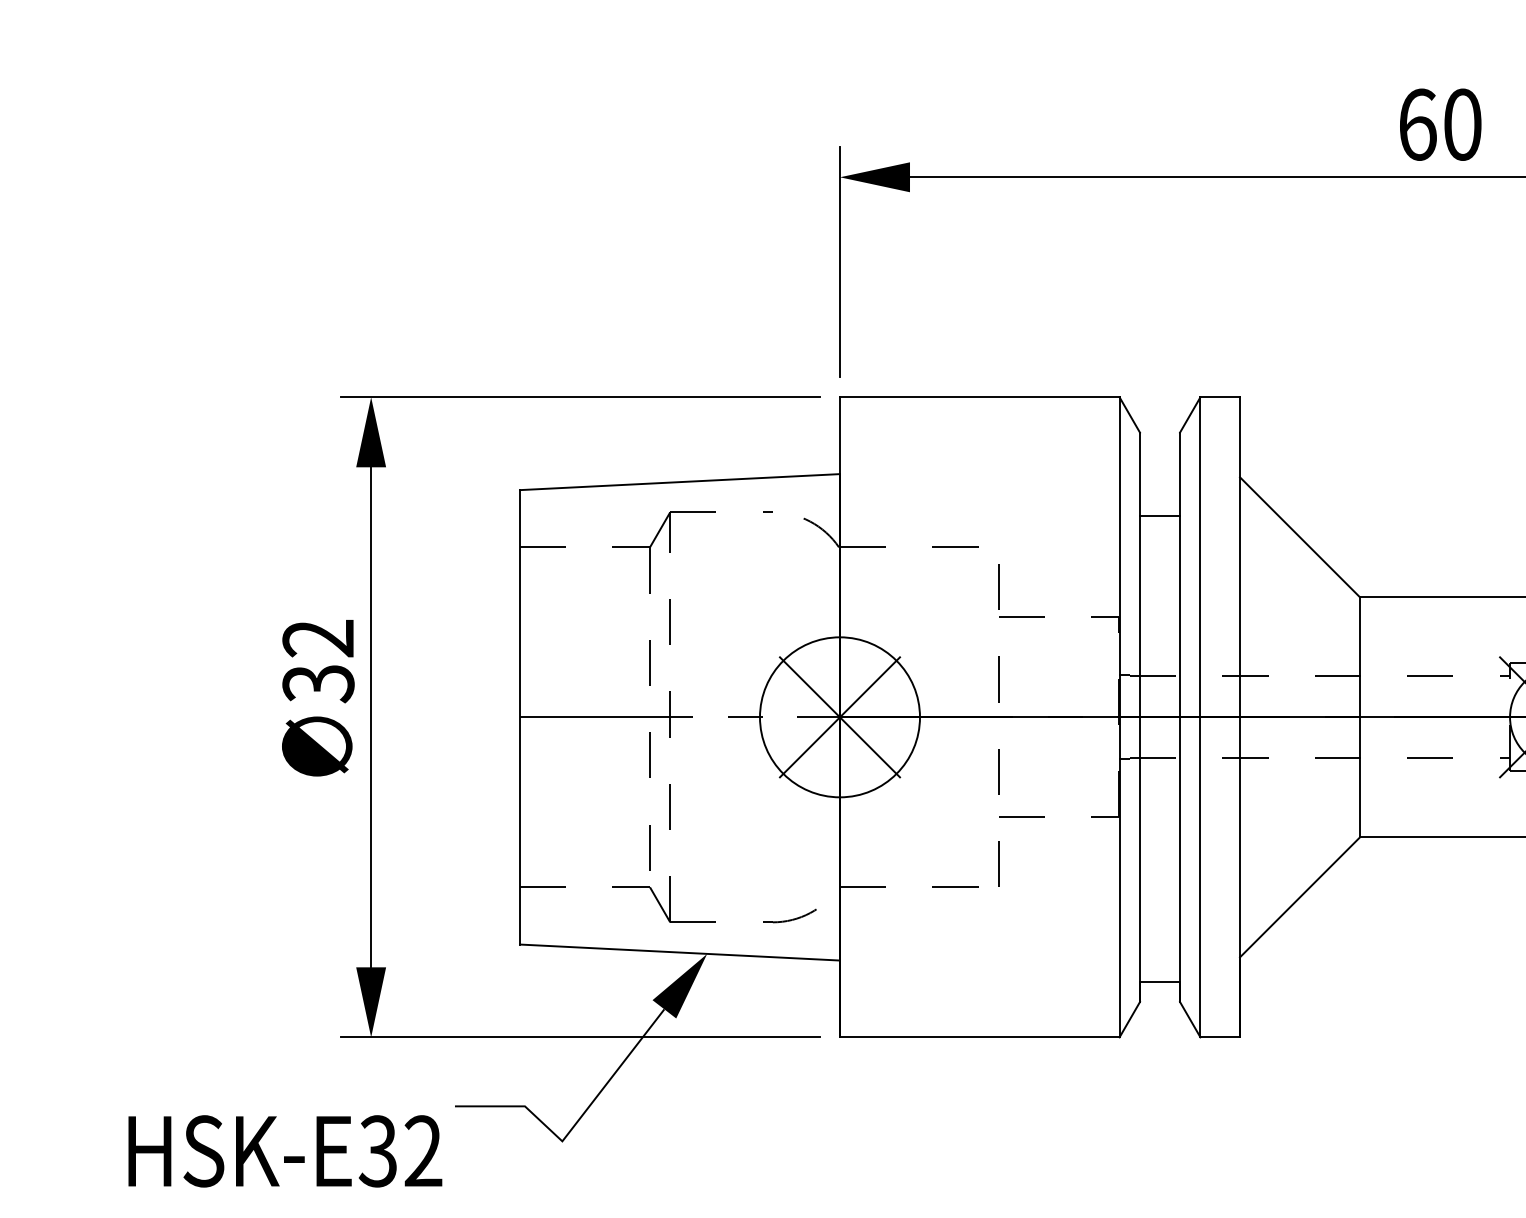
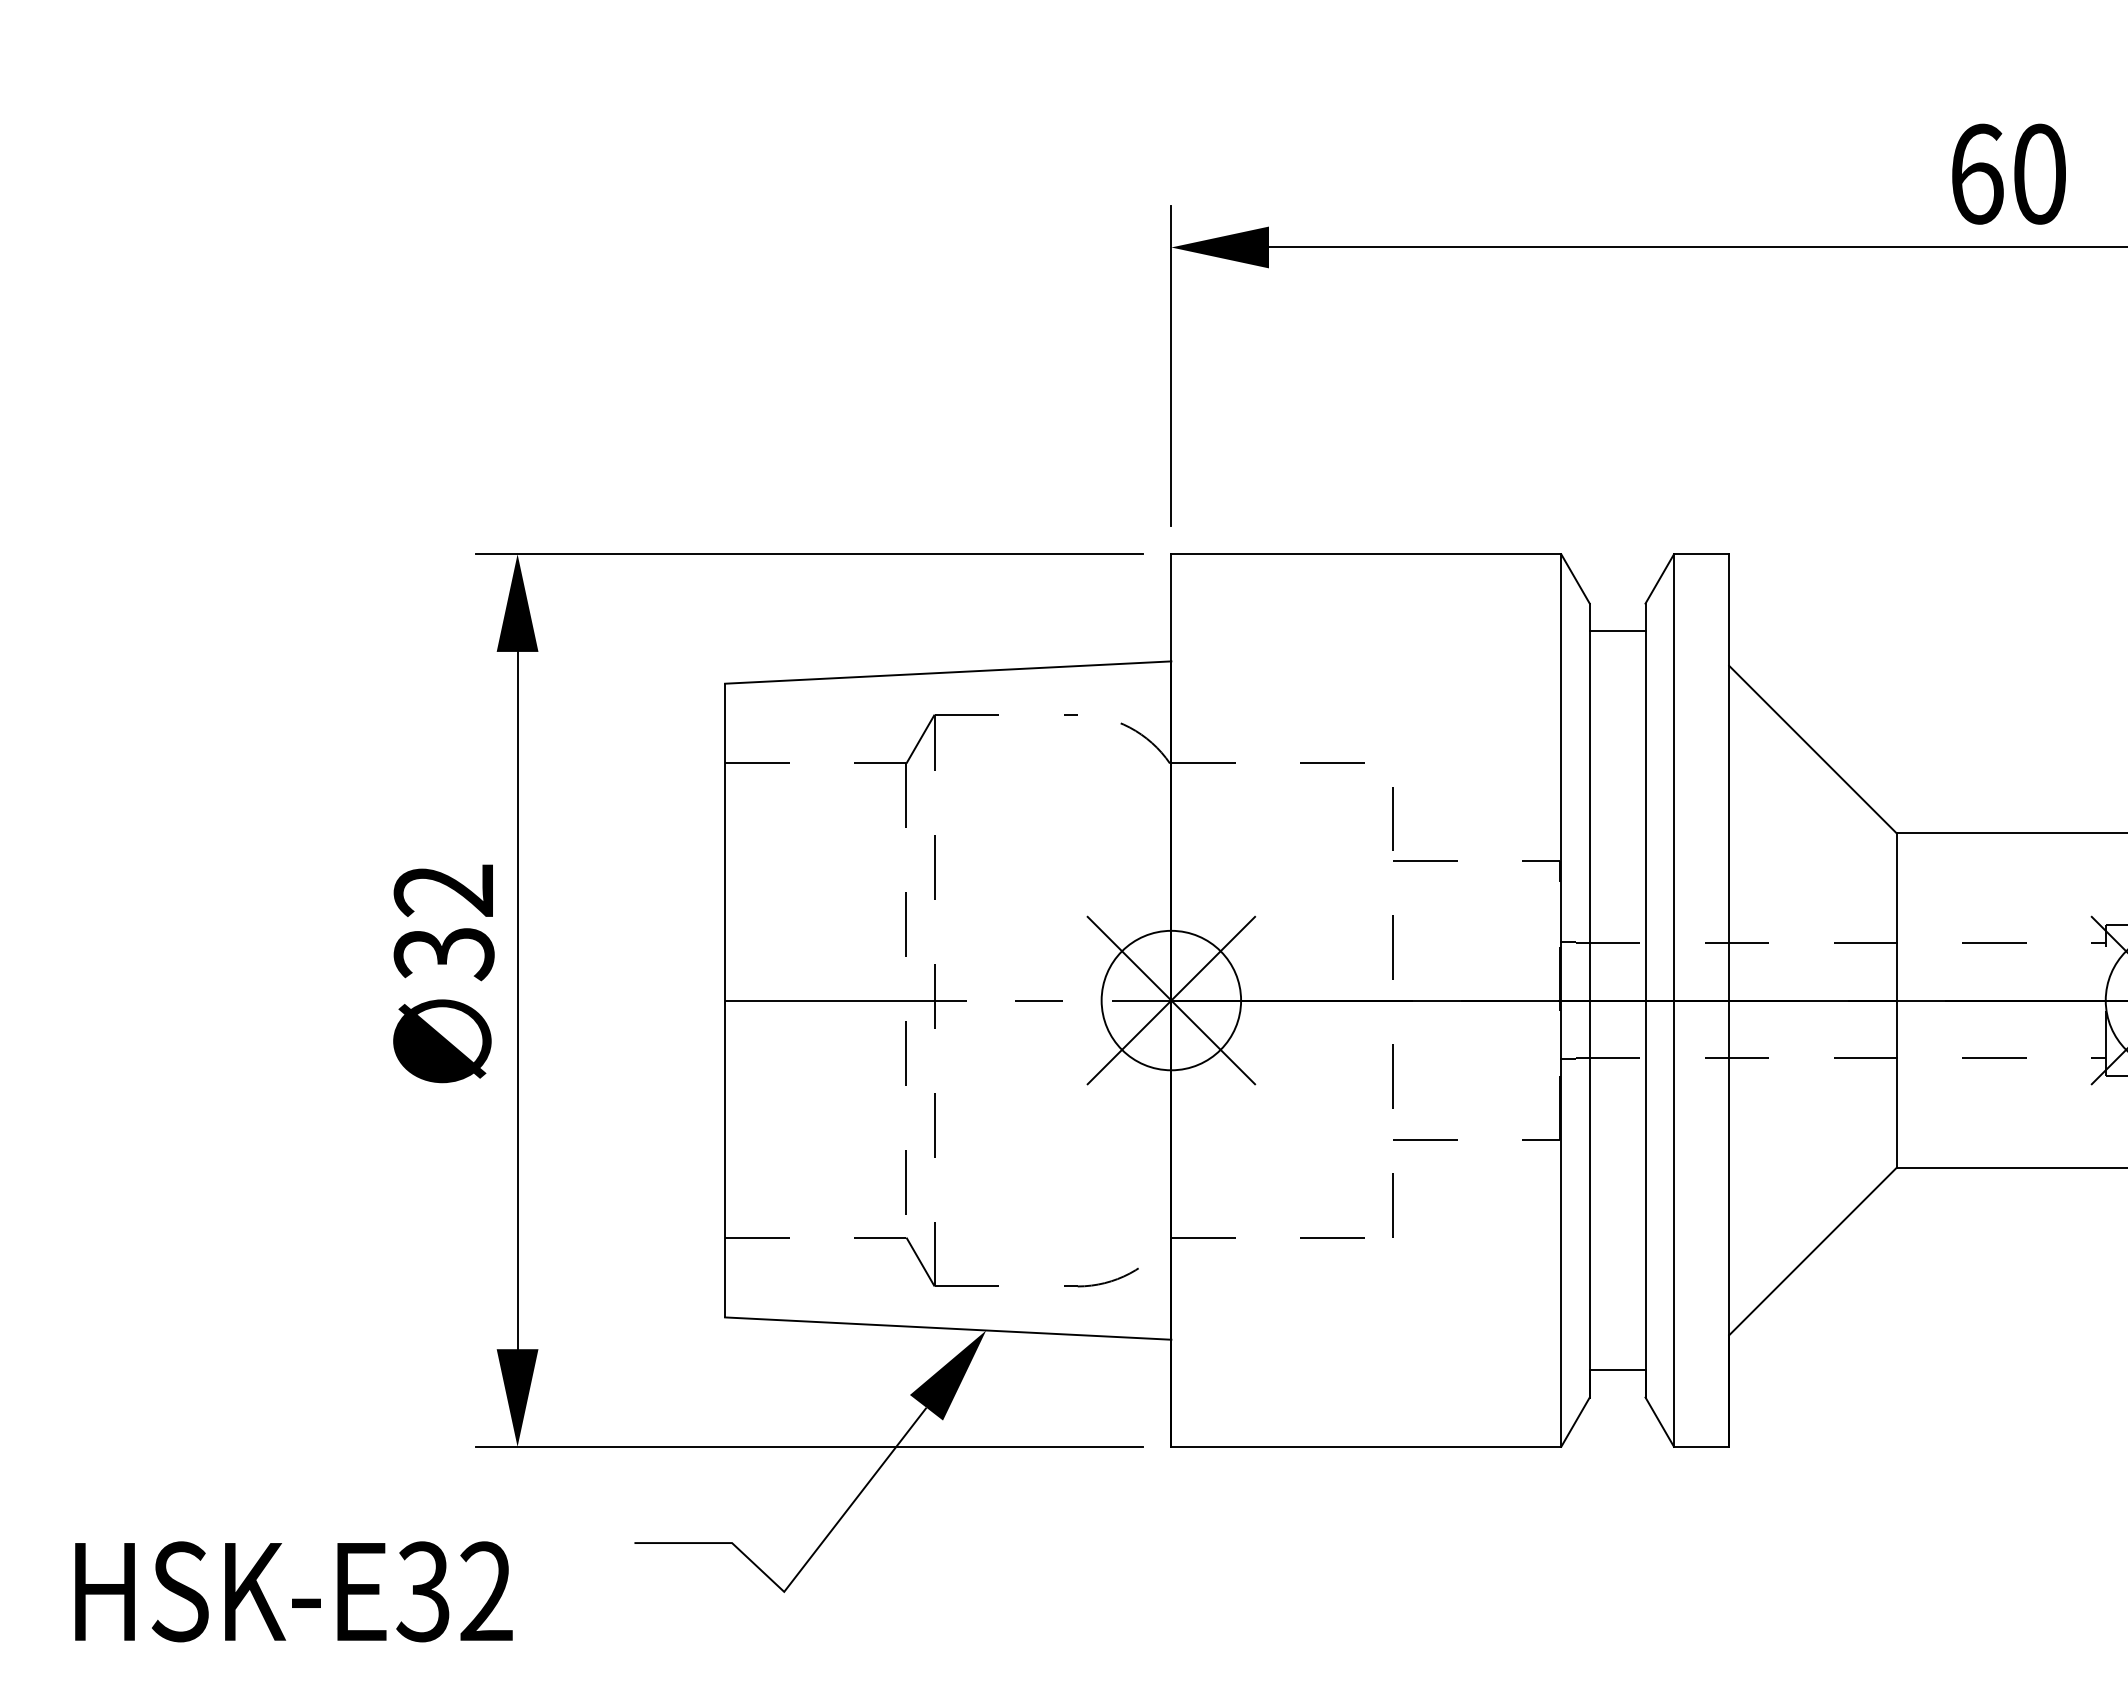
line: (1159, 516) -> (1617, 631), moved
circle: (840, 717) -> (1171, 1000), size x0.62
text: (285, 1151) -> (293, 1591), moved

